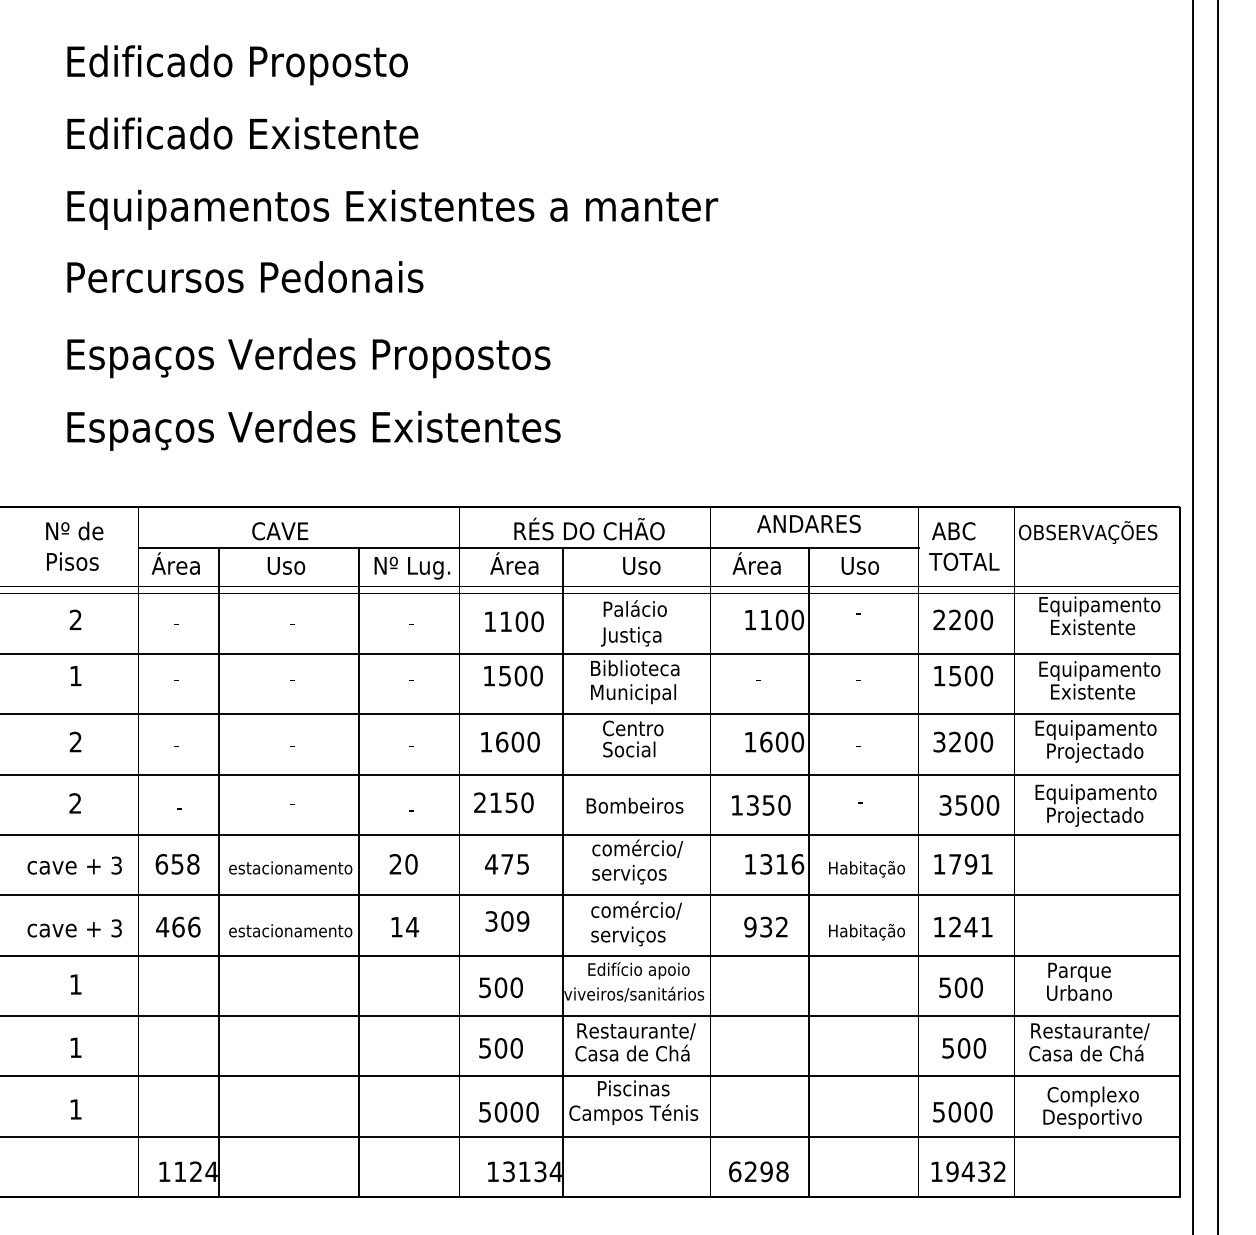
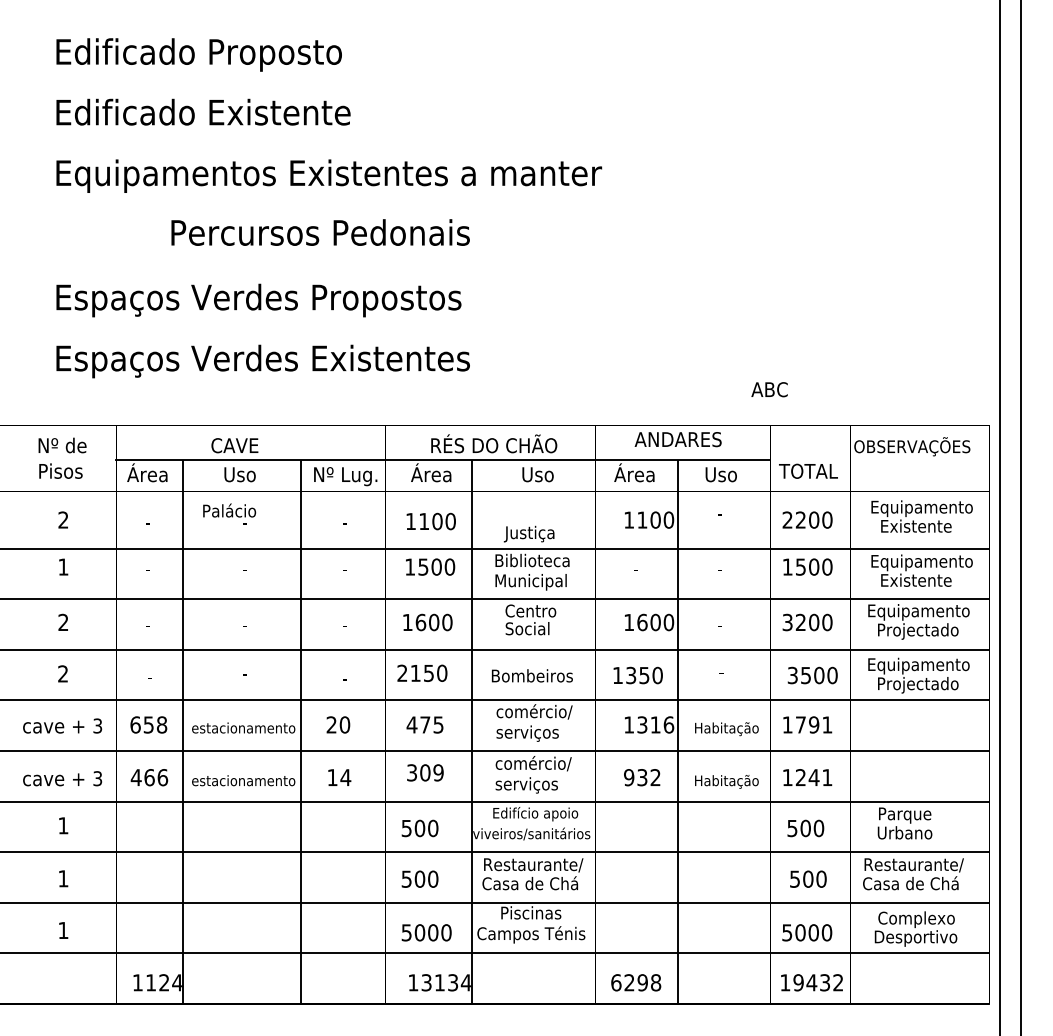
text: (245, 277) -> (320, 232), moved
text: (953, 531) -> (769, 389), moved
text: (635, 608) -> (229, 510), moved

